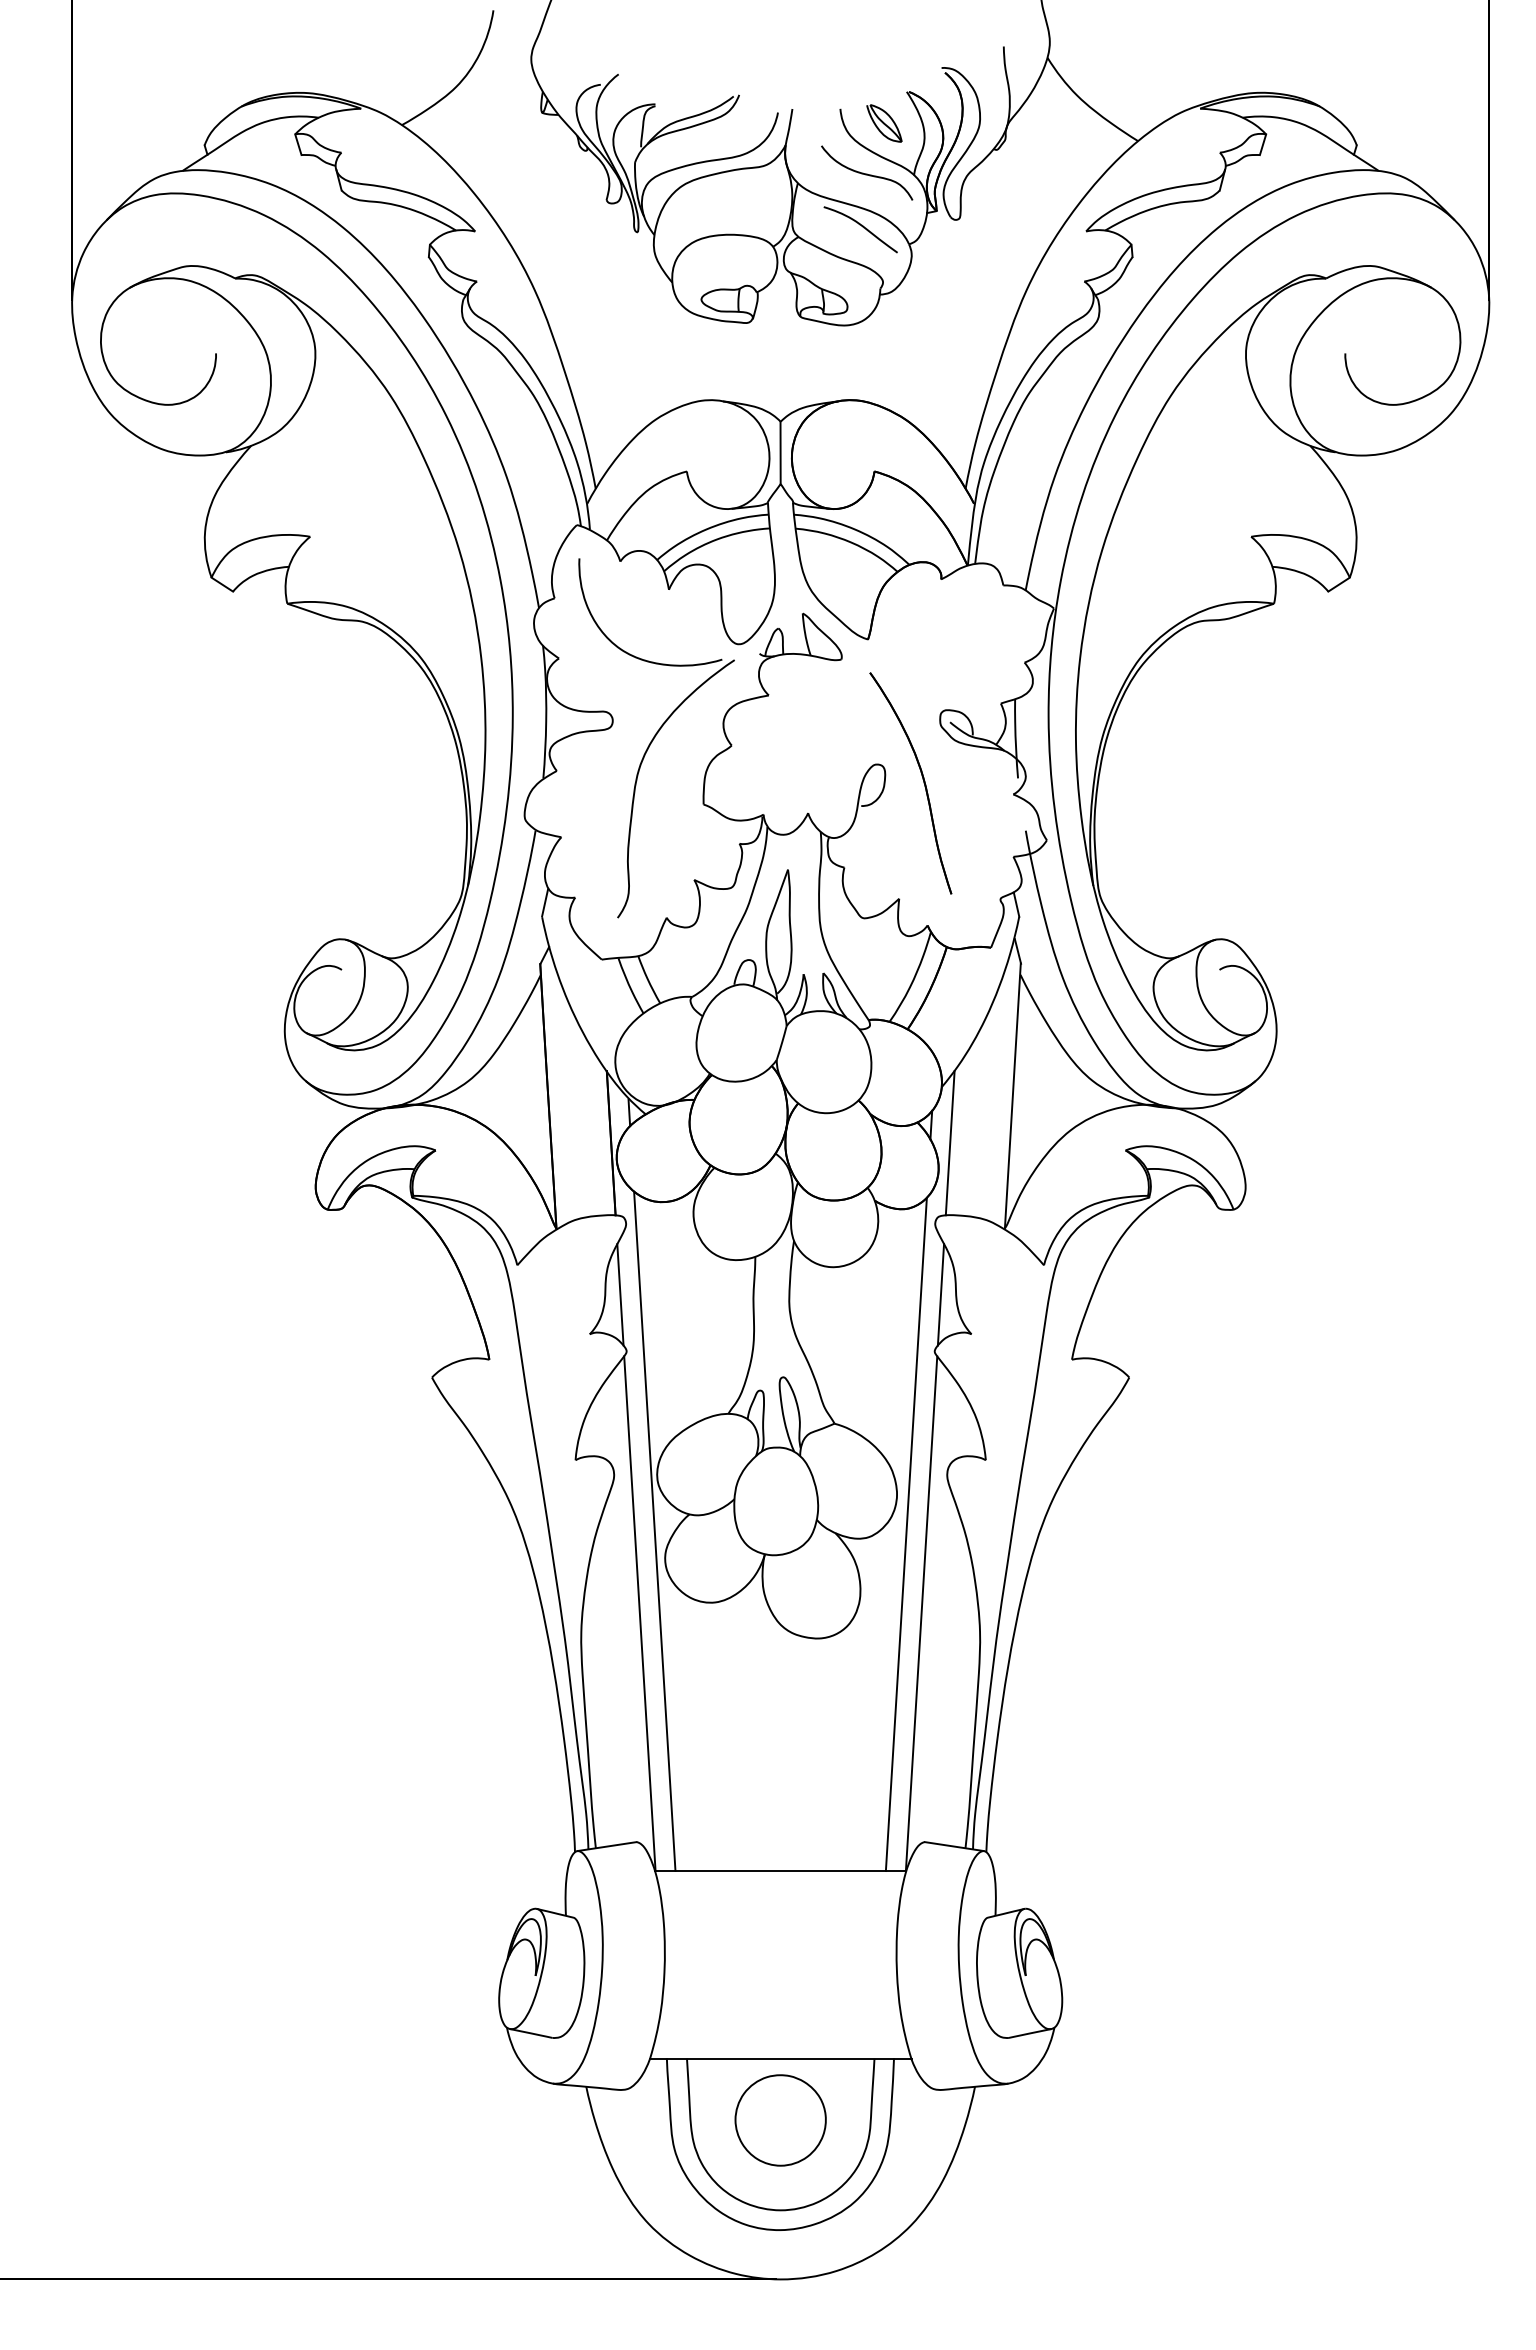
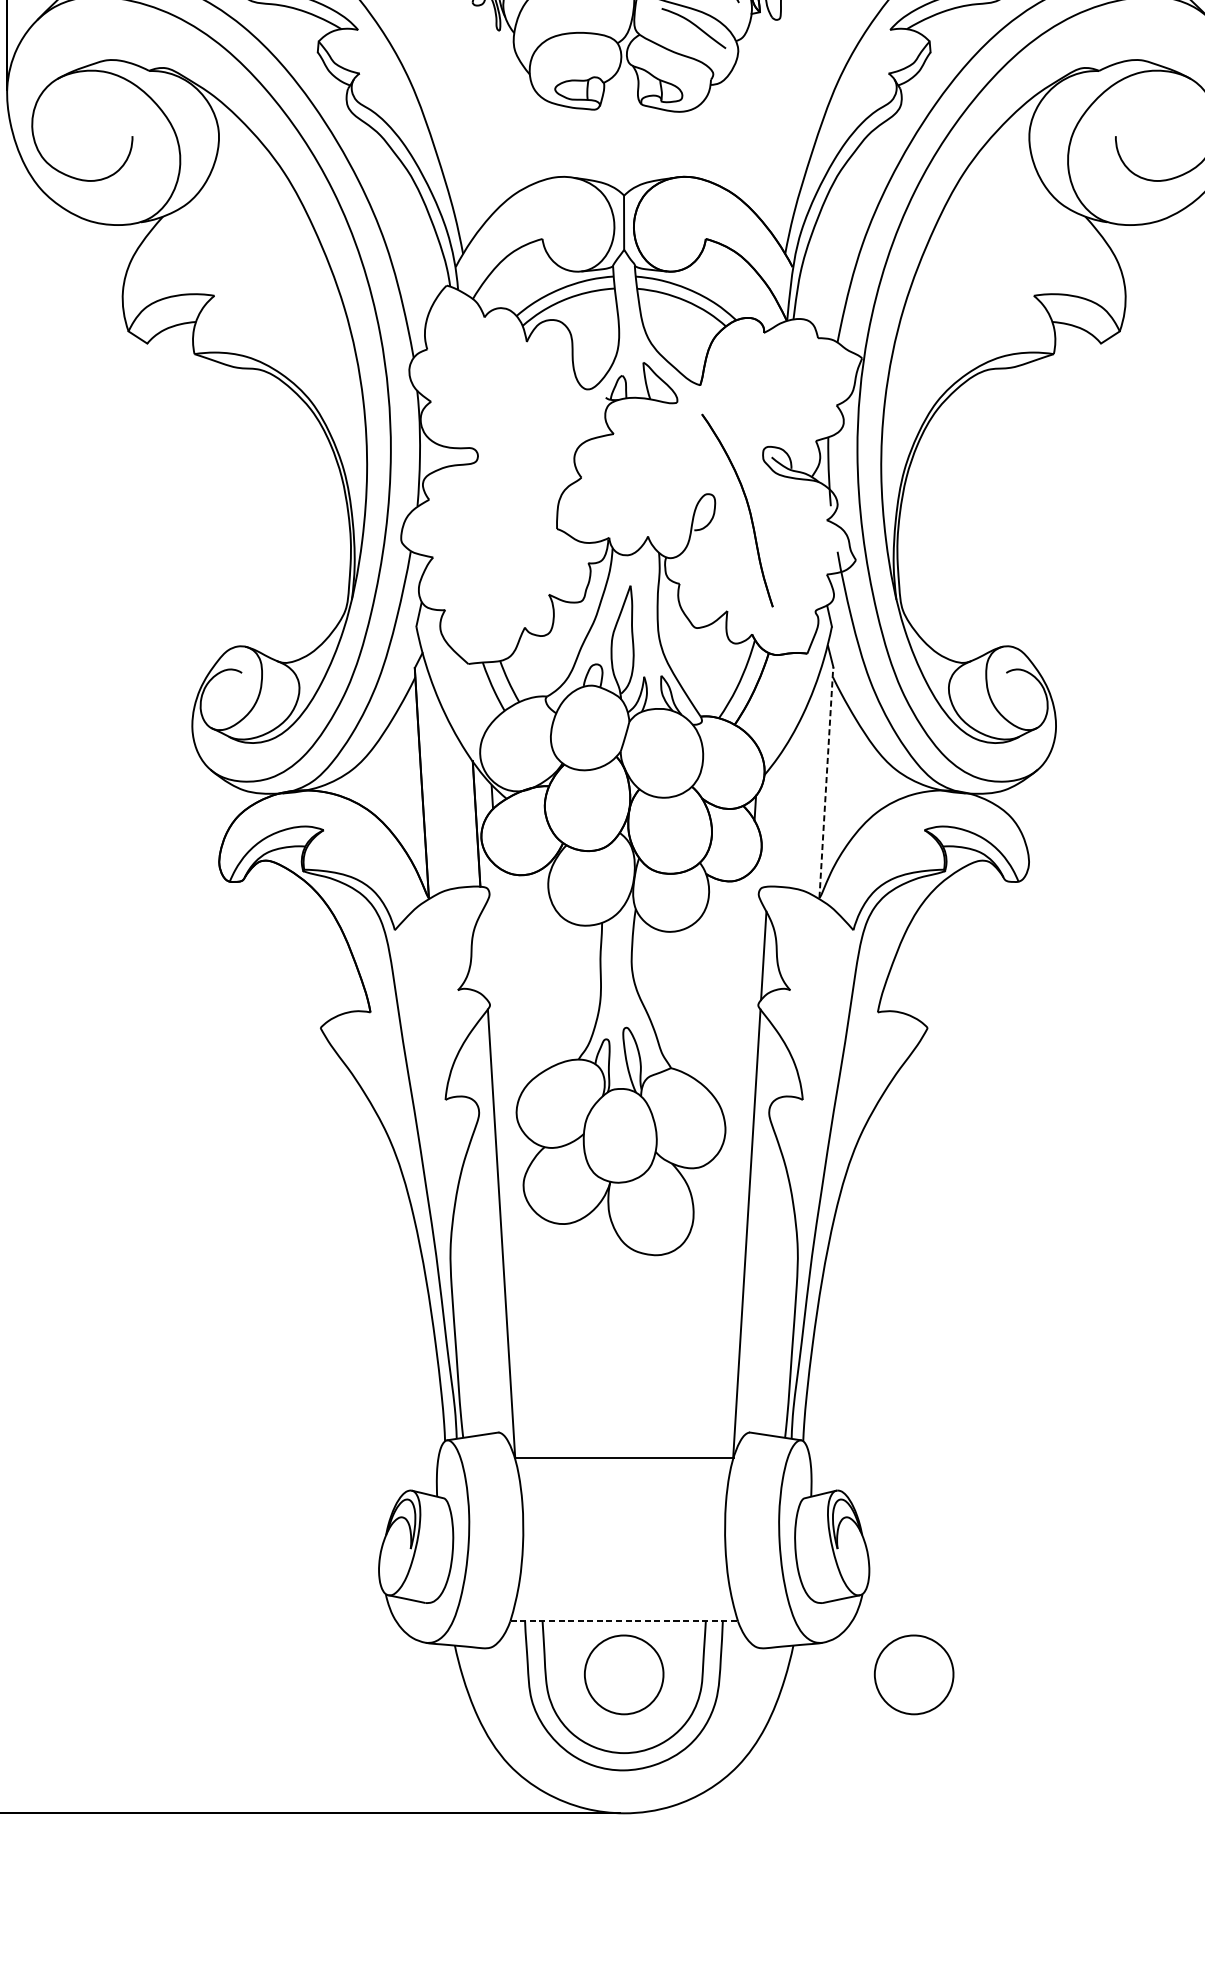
part: (656, 738) -> (516, 471), removed
line: (1012, 1095) -> (826, 782), solid -> dashed
line: (949, 1143) -> (771, 824), removed
line: (620, 1294) -> (484, 955), removed
line: (654, 1530) -> (514, 1161), removed
line: (905, 1534) -> (732, 1164), removed
line: (780, 2058) -> (624, 1620), solid -> dashed
part: (1113, 2120) -> (913, 1674), added

